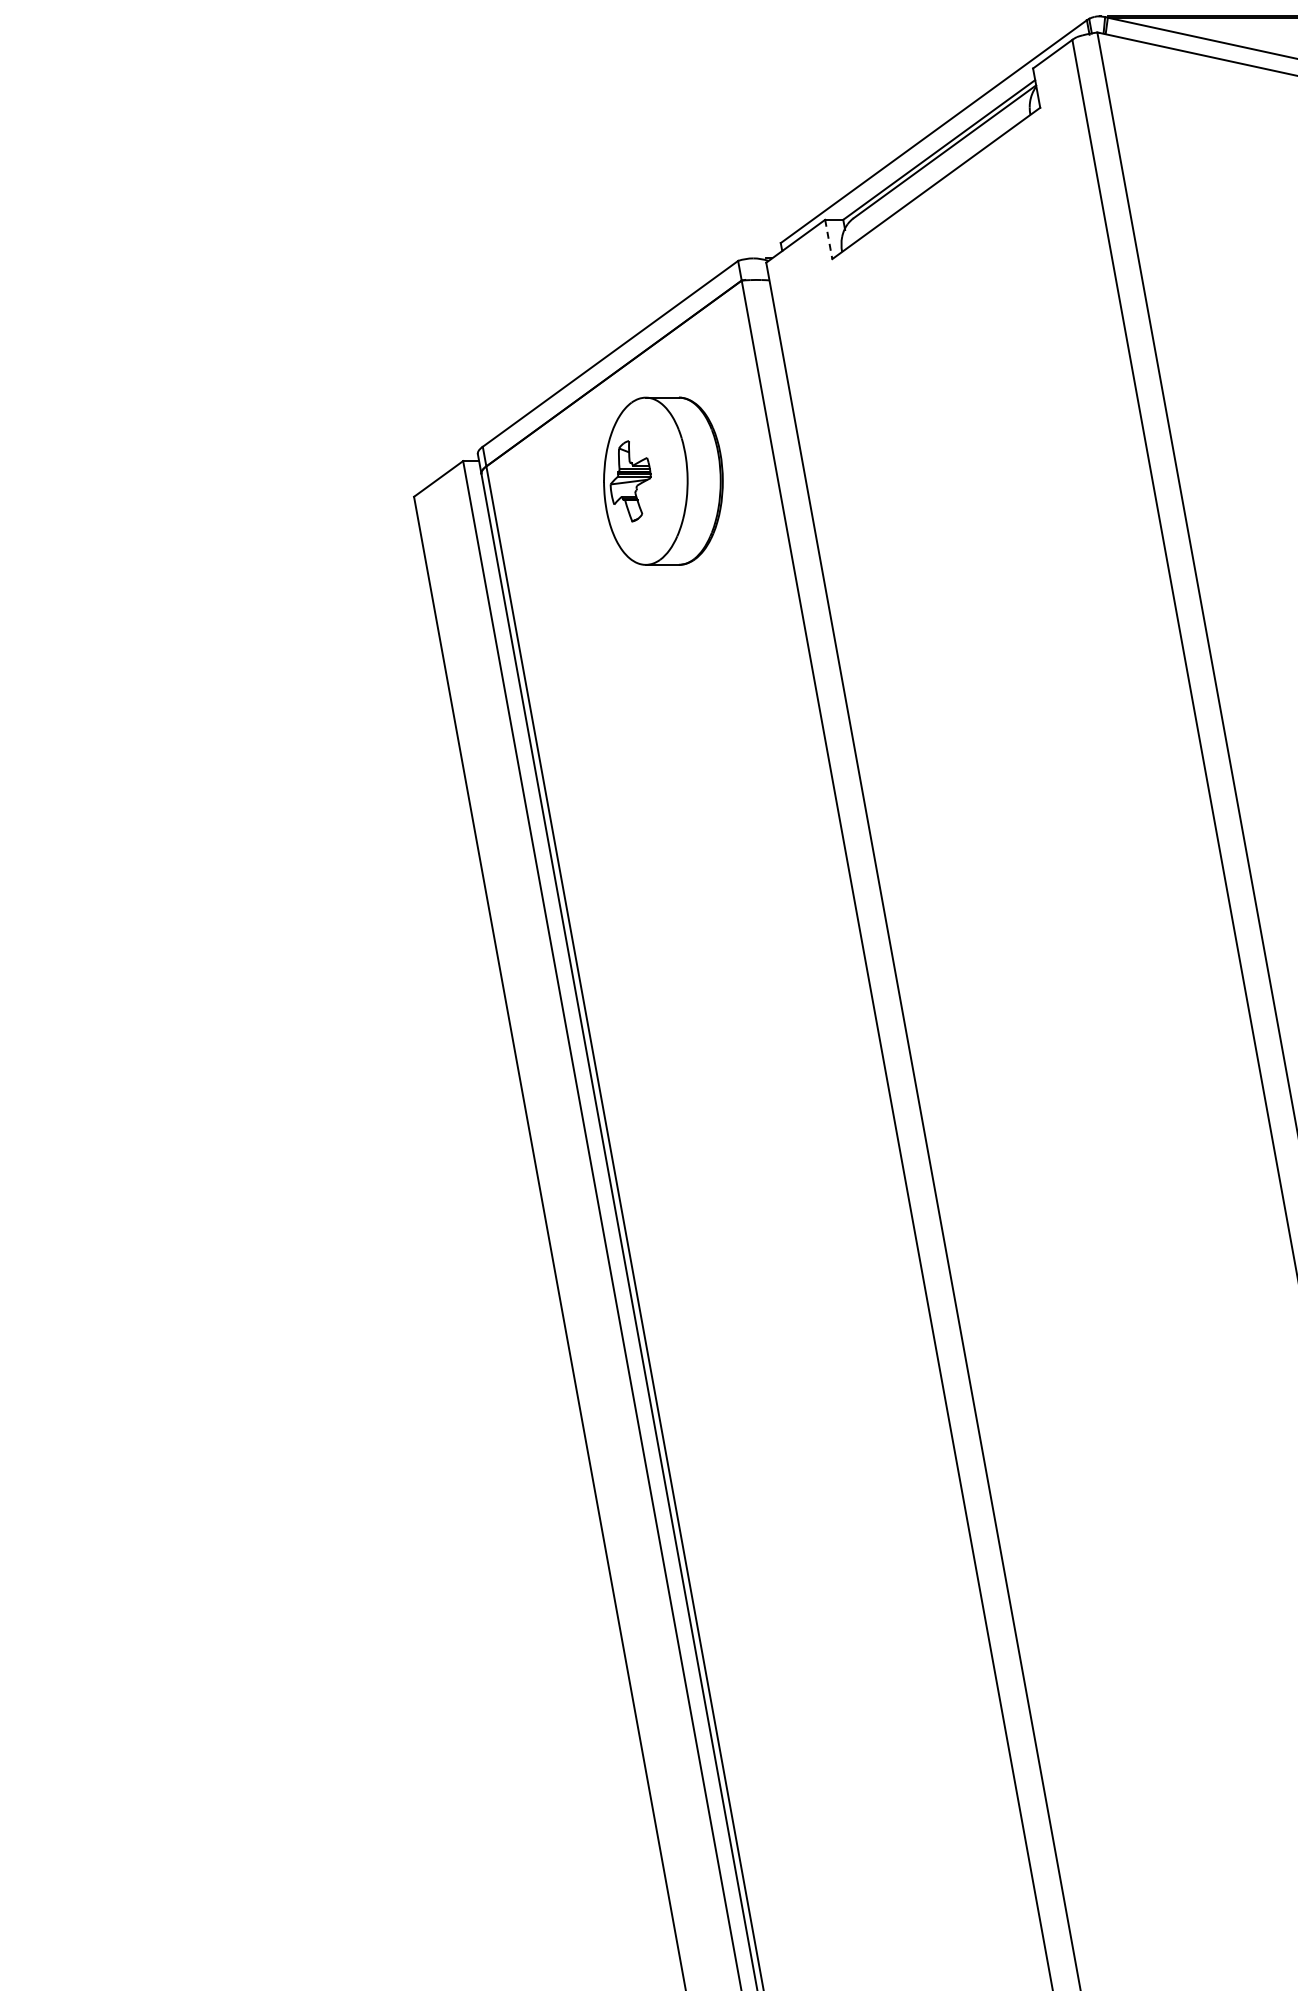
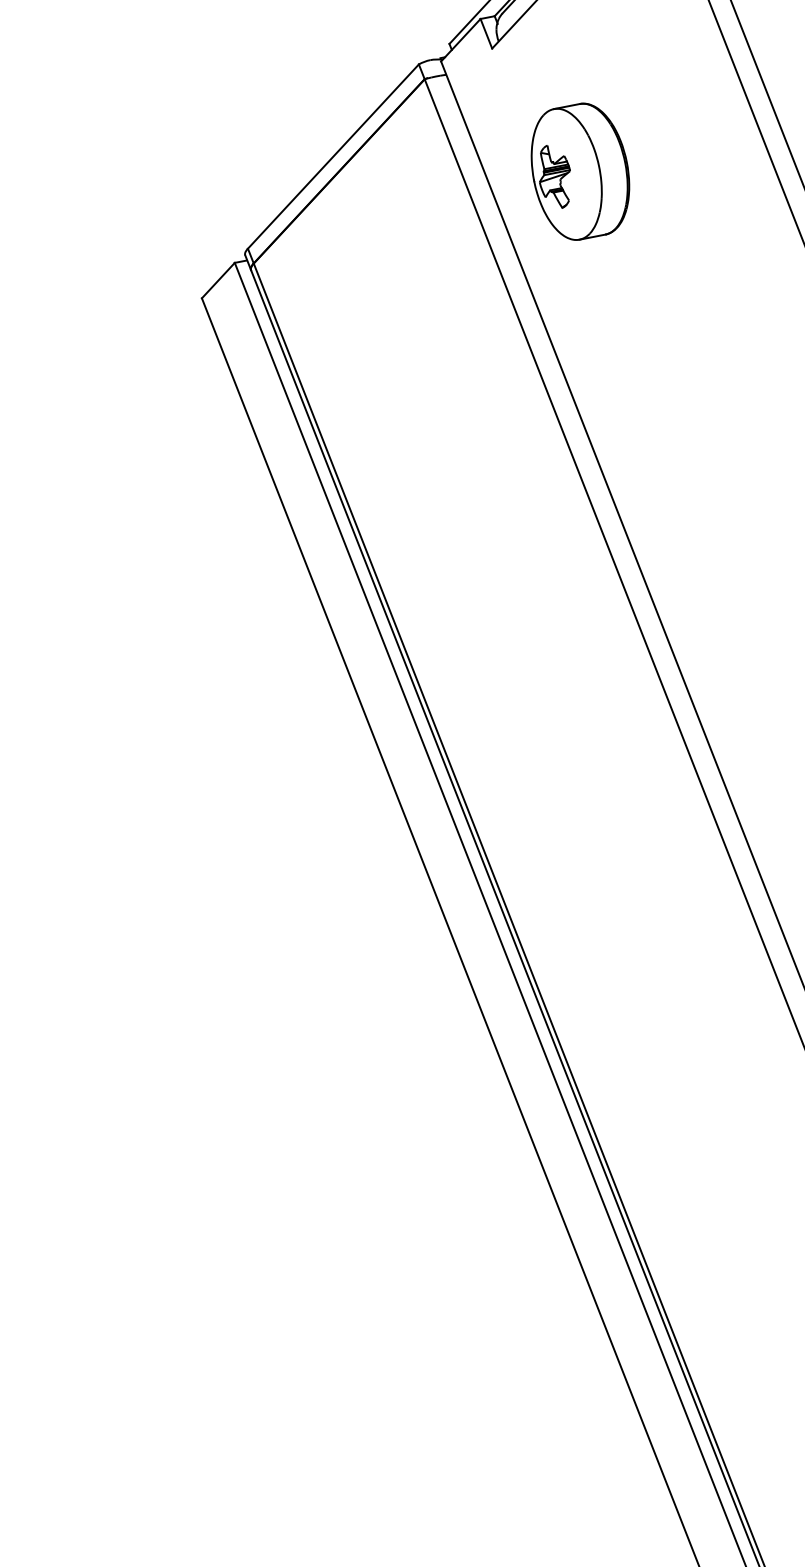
line: (828, 239) -> (486, 33), dashed -> solid
part: (663, 480) -> (580, 171), moved

